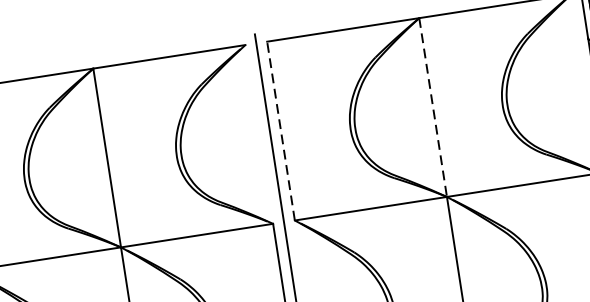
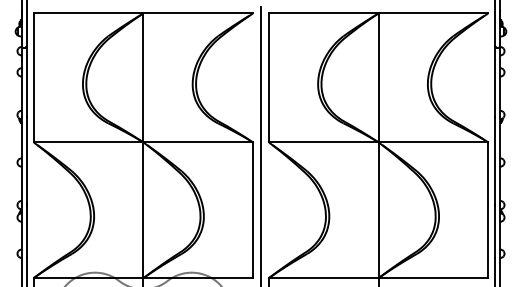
line: (433, 108) -> (378, 78), dashed -> solid
line: (280, 130) -> (268, 77), dashed -> solid

